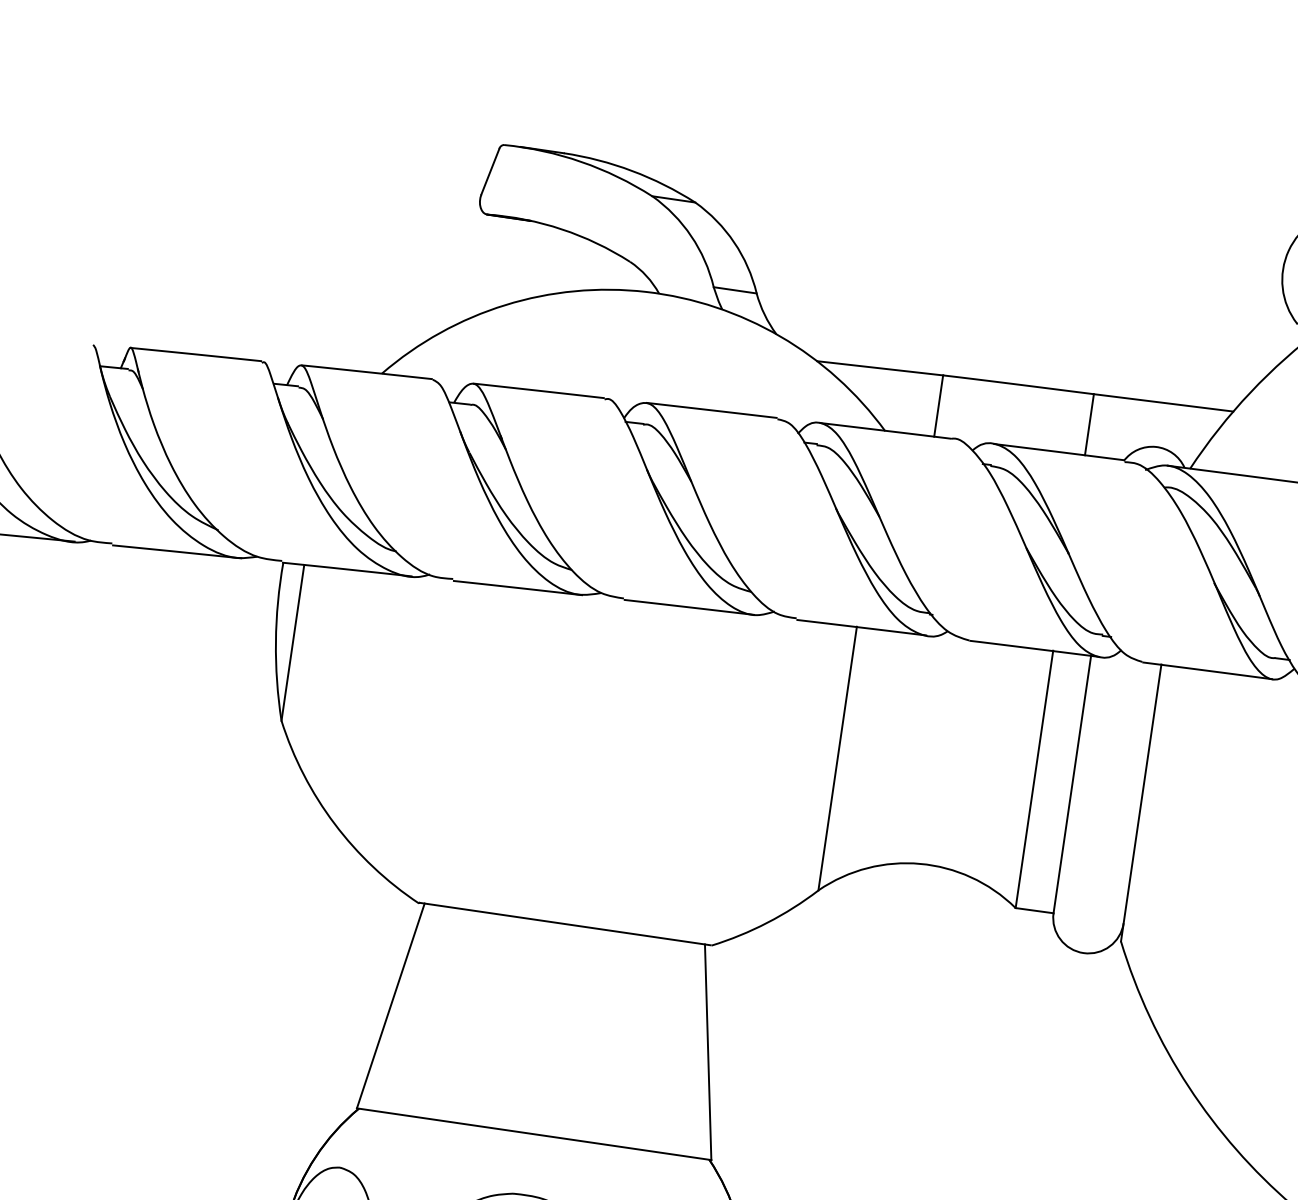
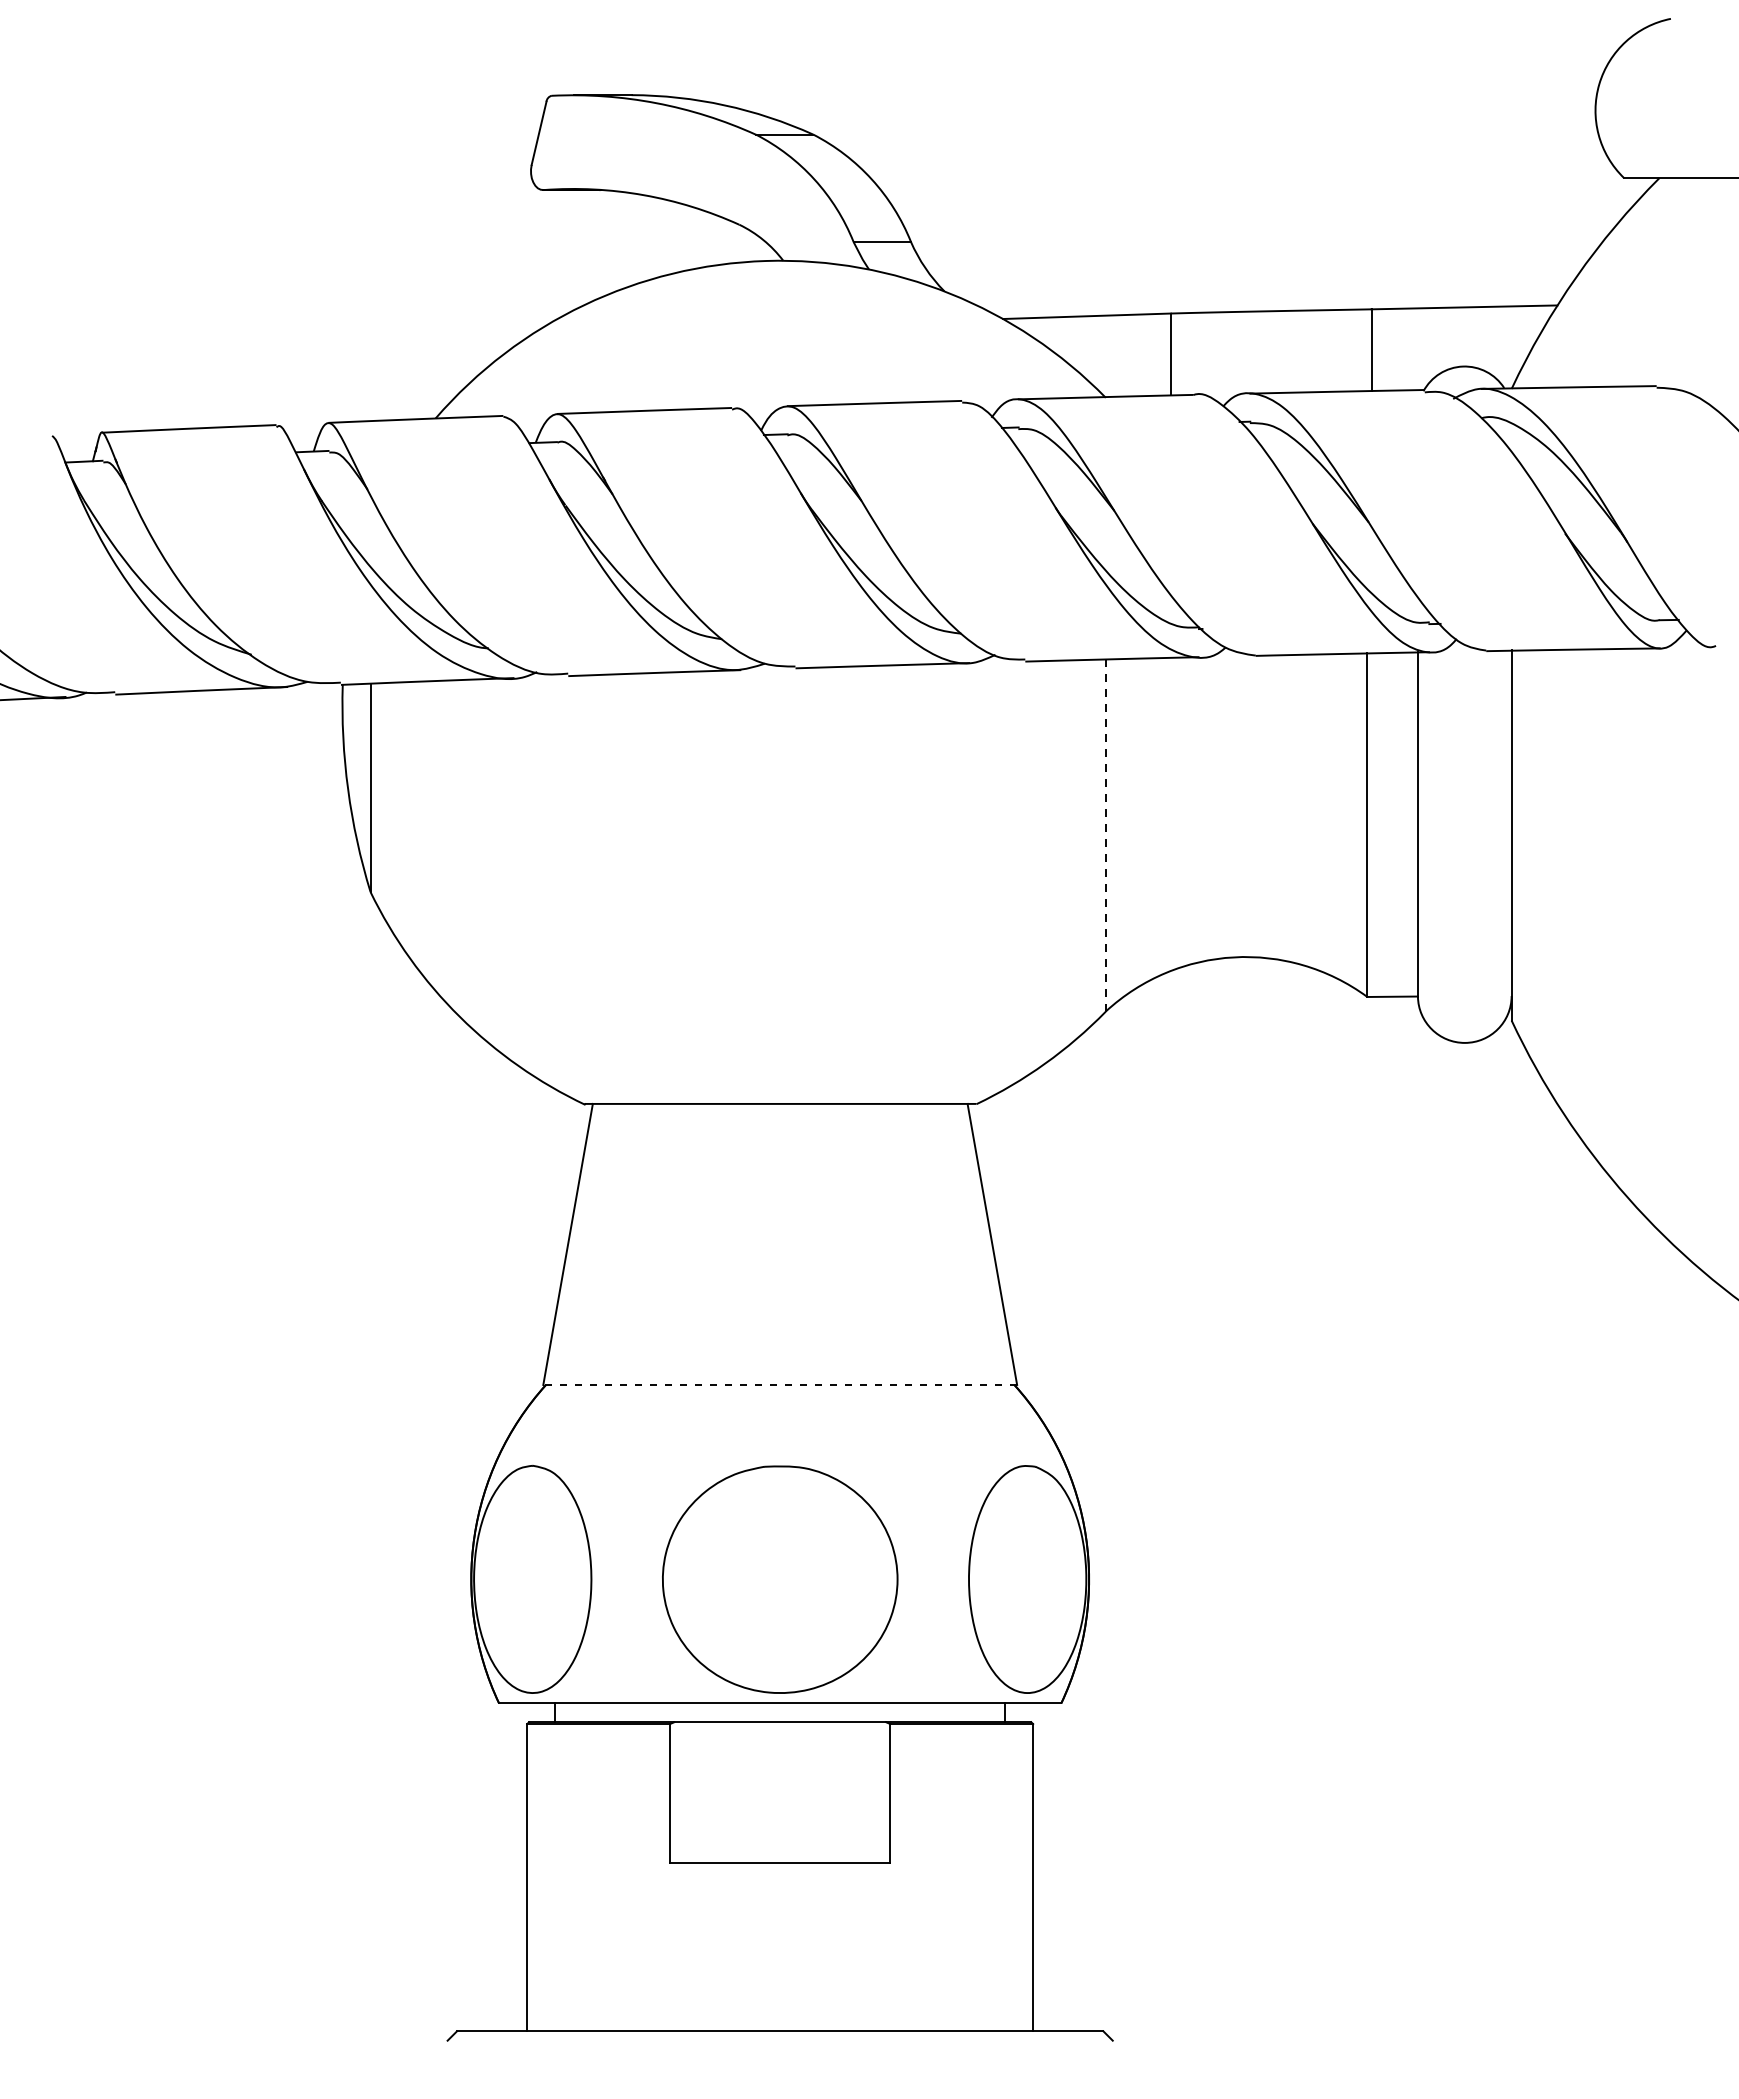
line: (837, 757) -> (1105, 834), solid -> dashed
line: (534, 1133) -> (780, 1384), solid -> dashed

